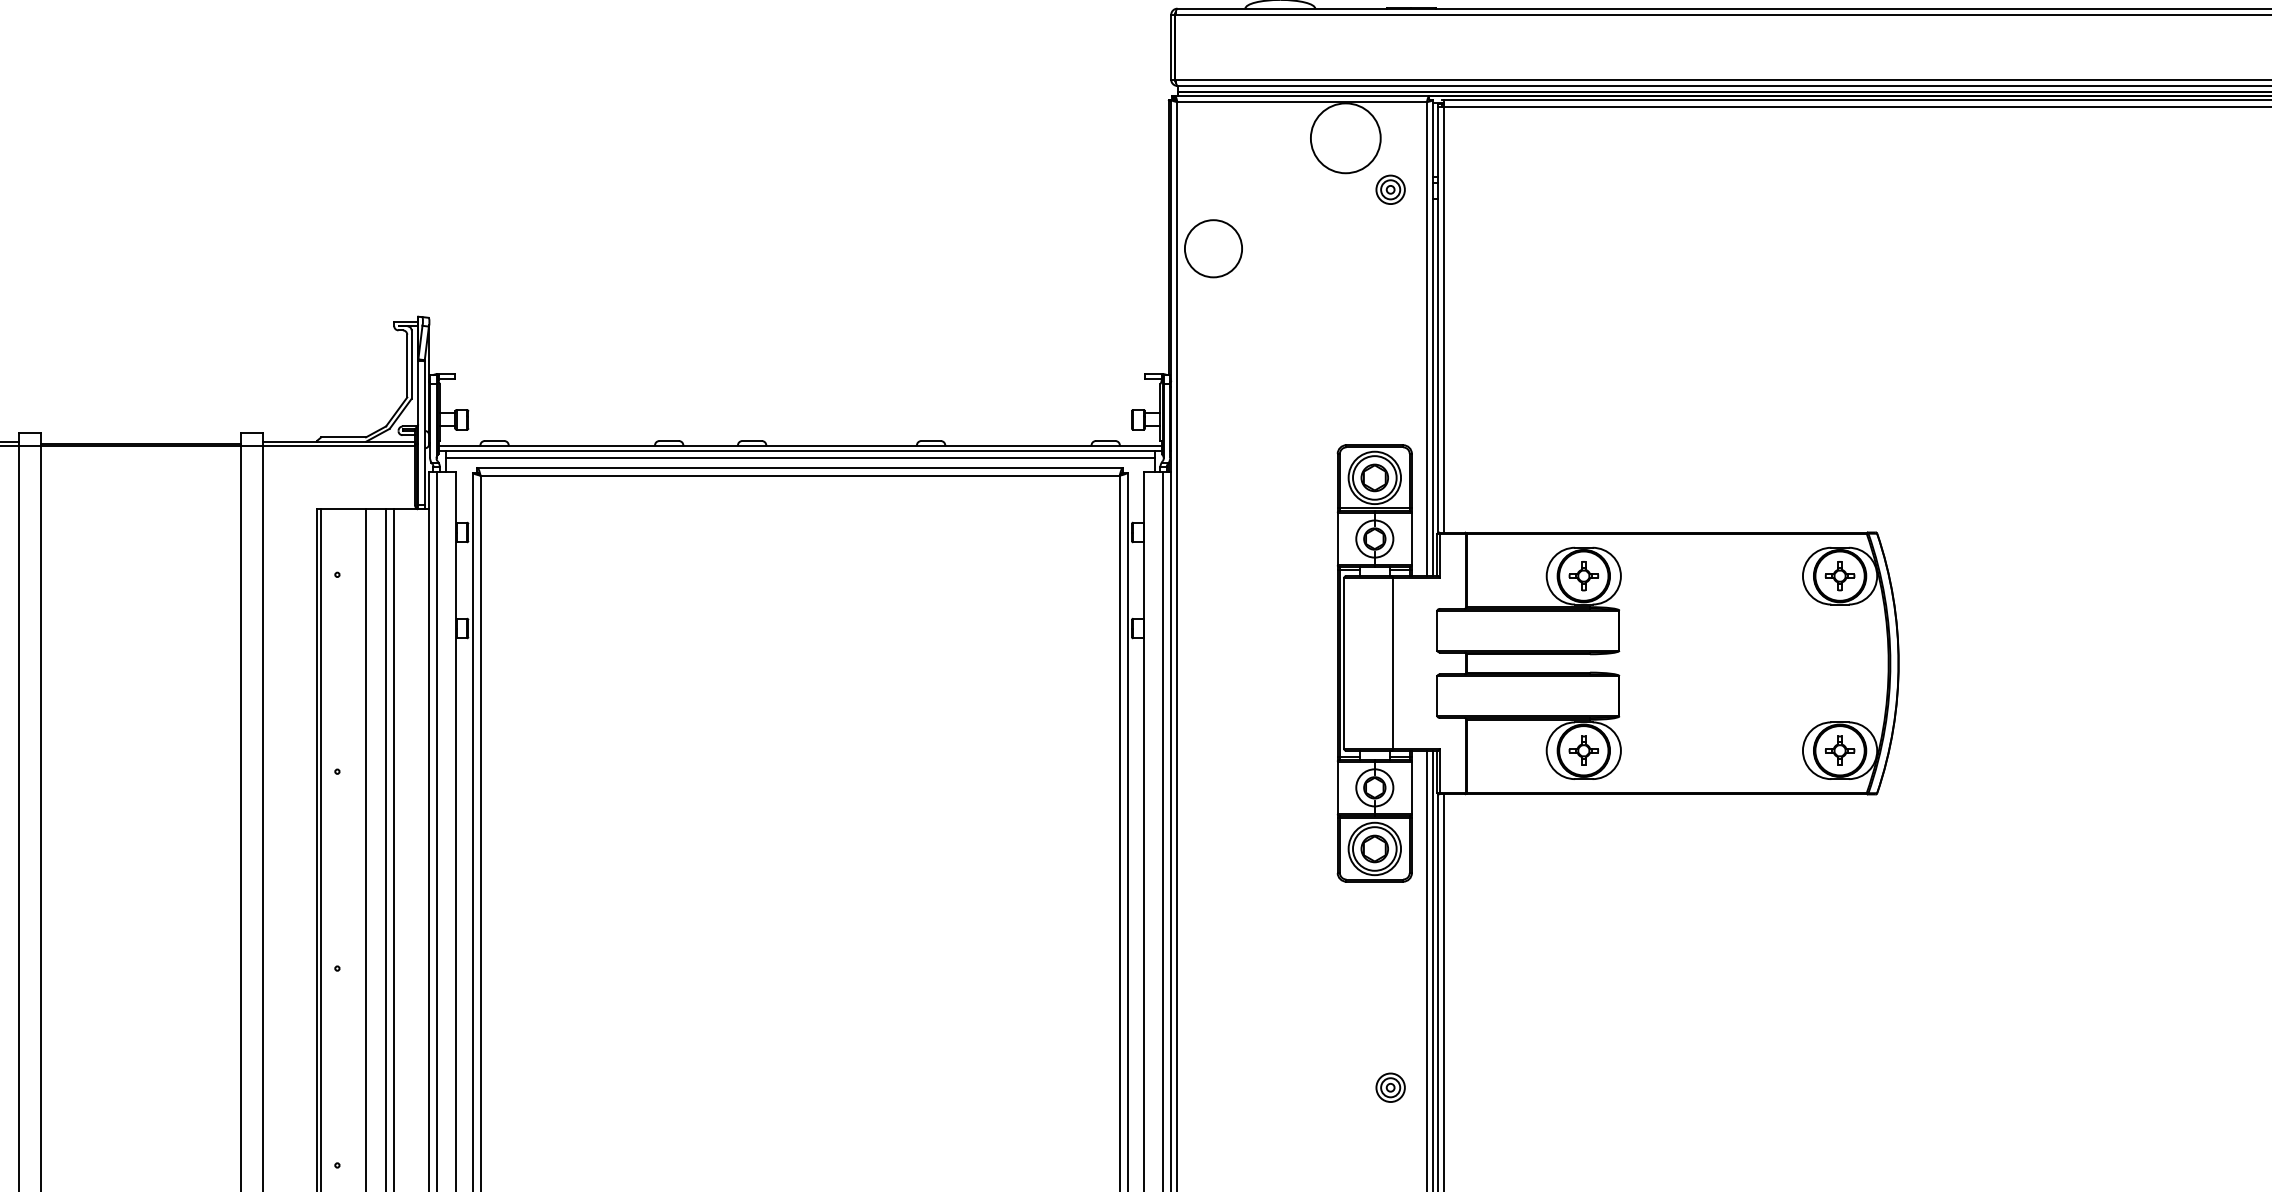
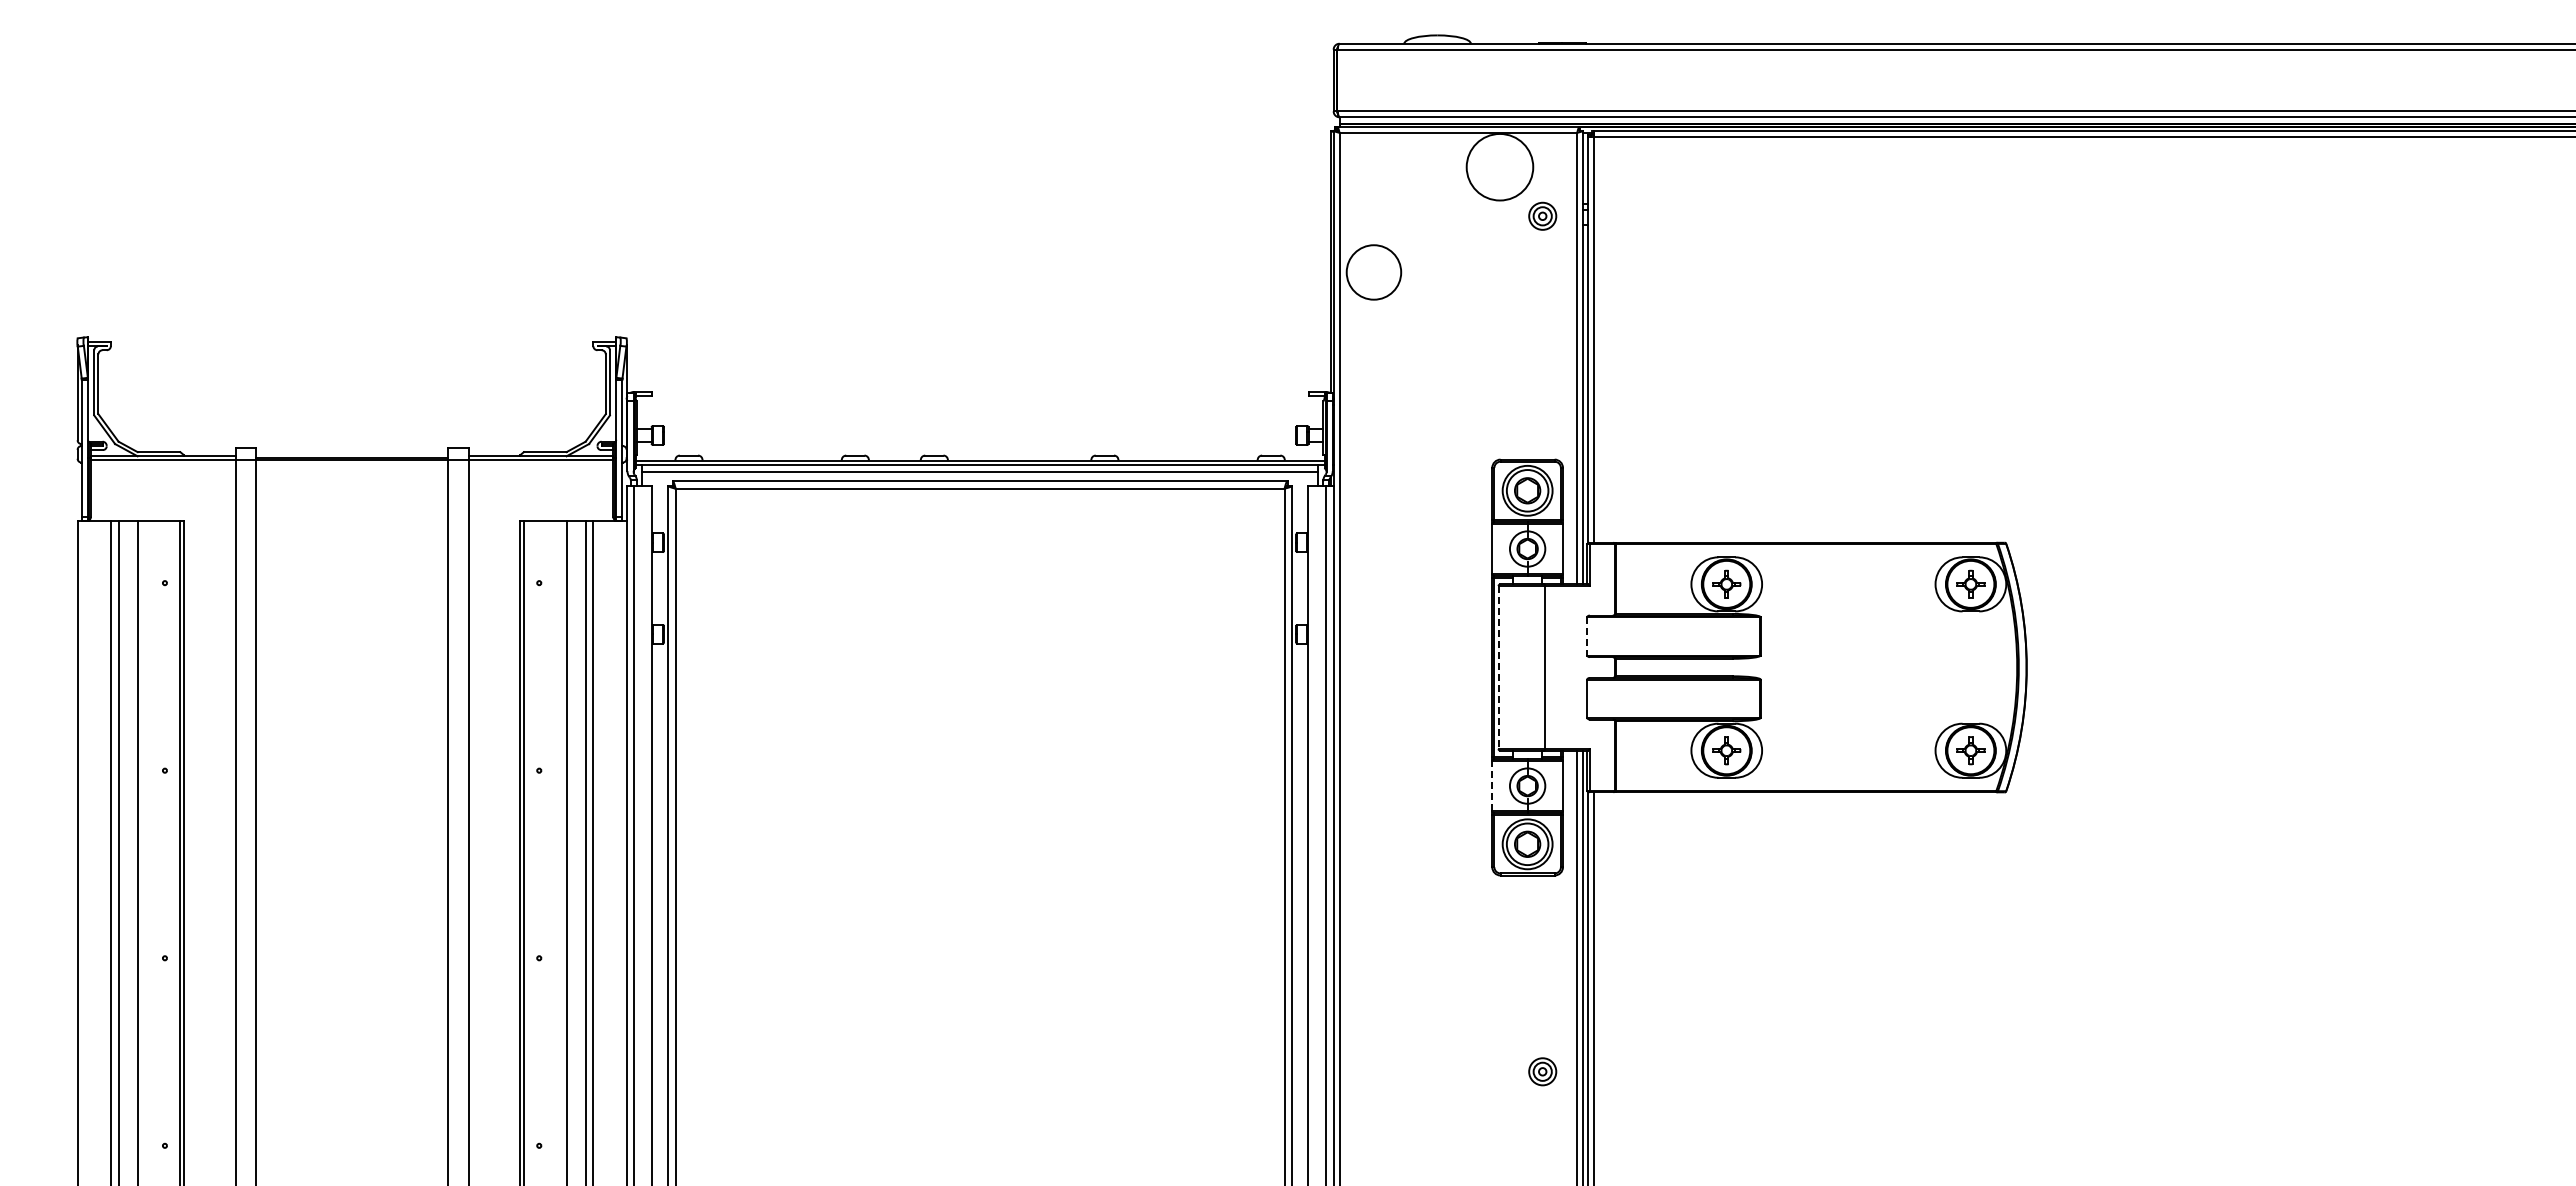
line: (1437, 630) -> (1587, 636), solid -> dashed
line: (1344, 663) -> (1498, 667), solid -> dashed
line: (1337, 788) -> (1492, 786), solid -> dashed

